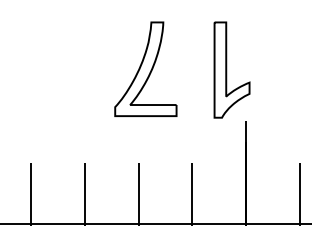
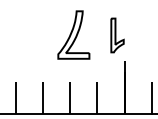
part: (231, 70) -> (117, 35), size x0.7

